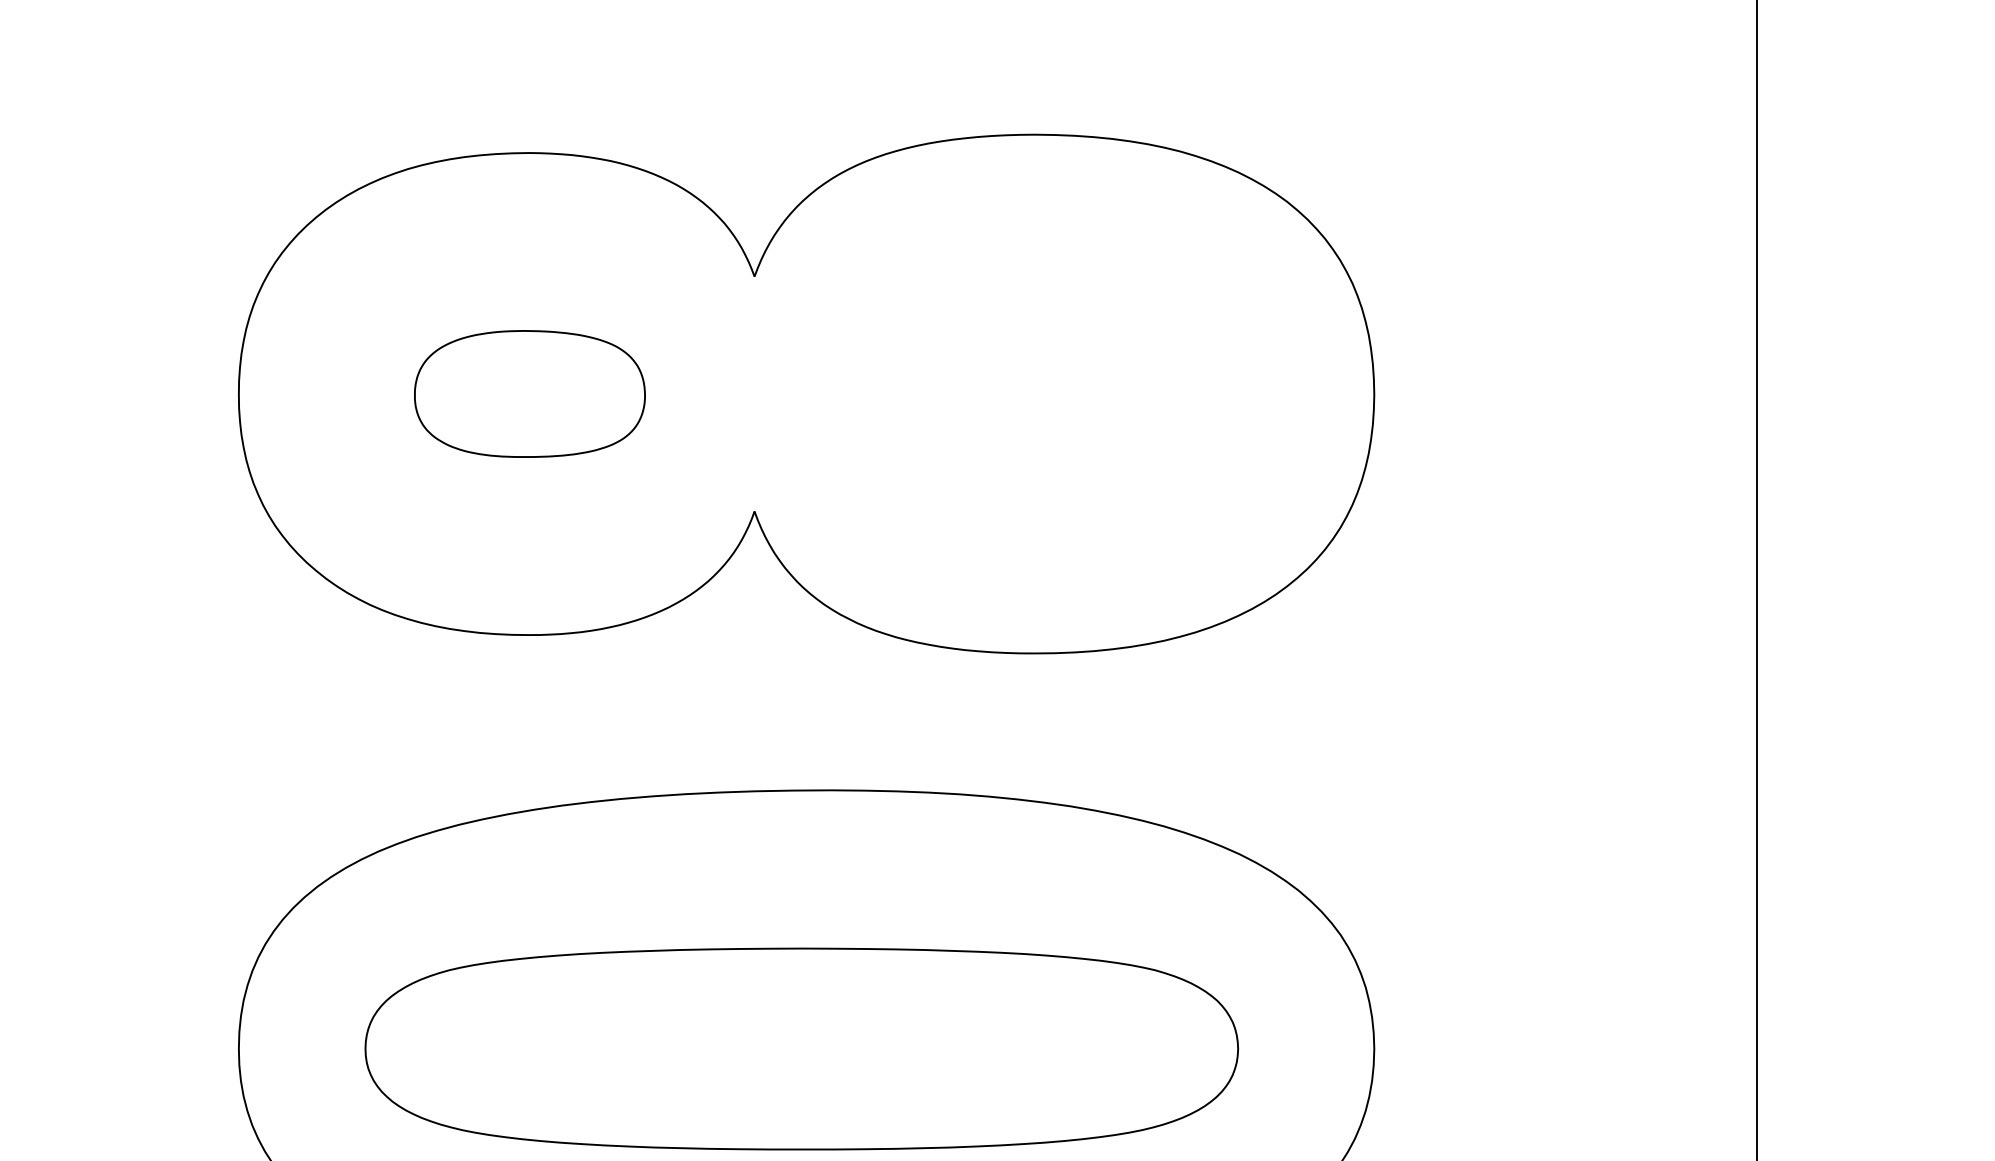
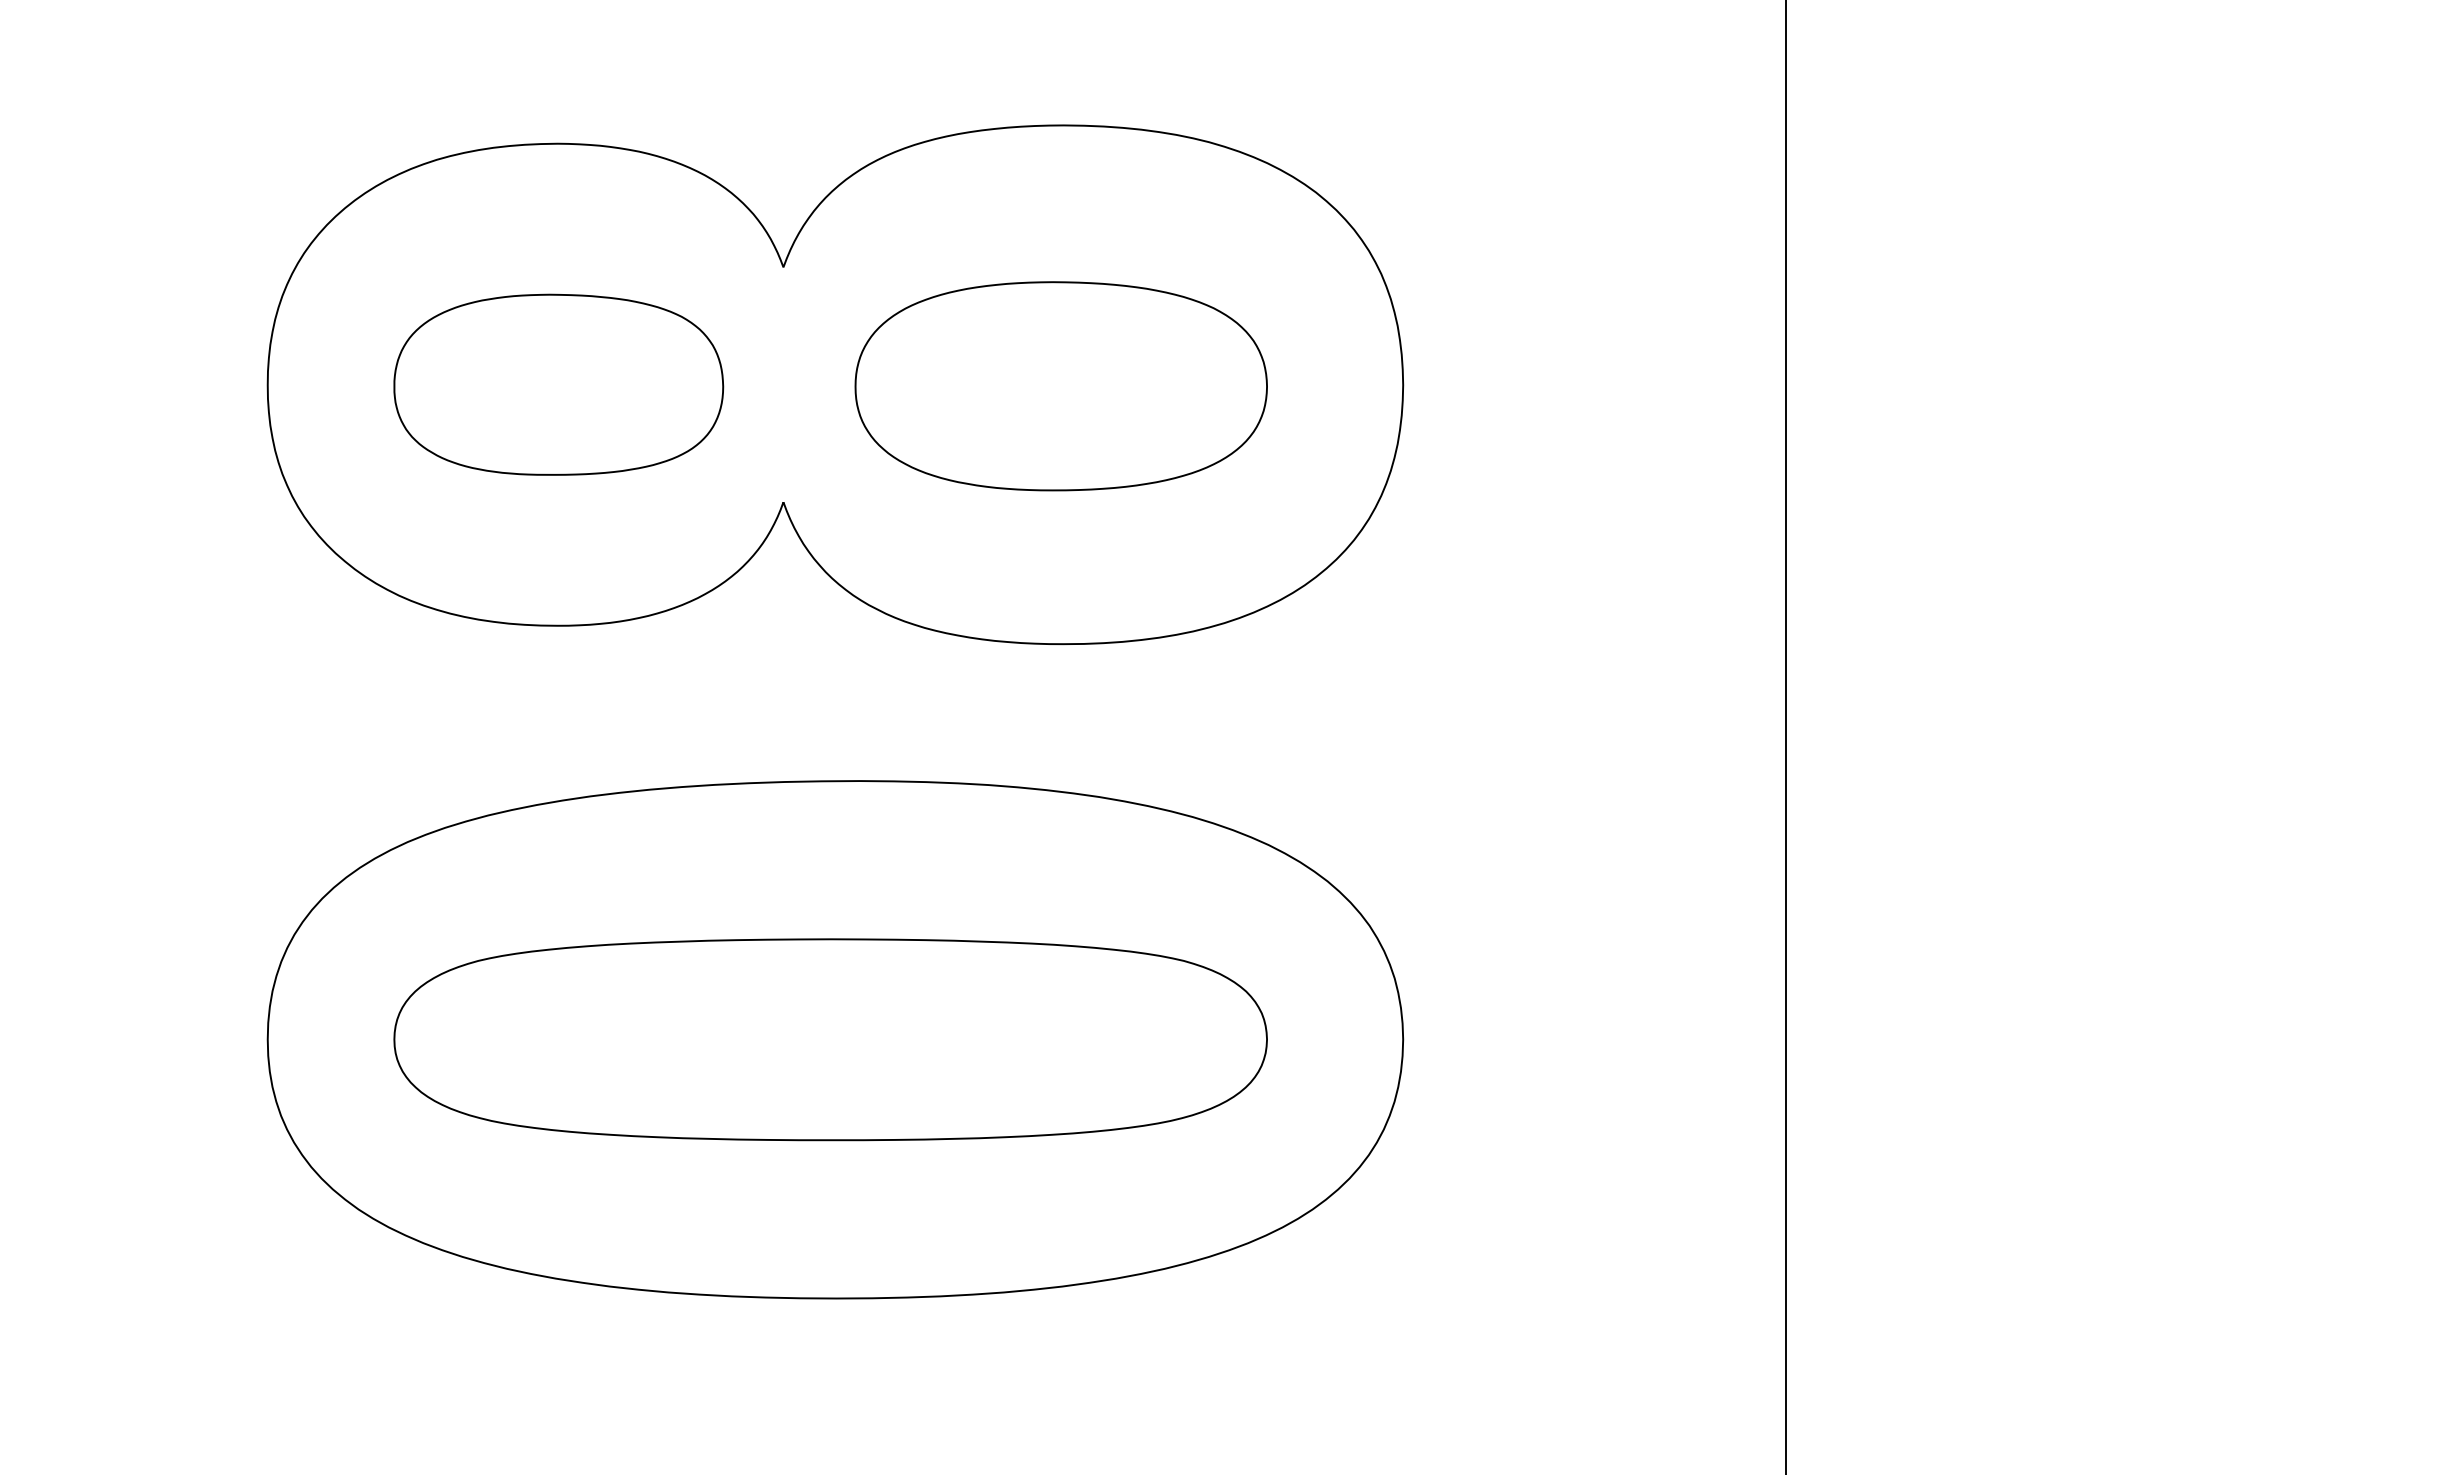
part: (529, 393) -> (558, 384), size x1.43
part: (1031, 395) -> (1060, 386), added

